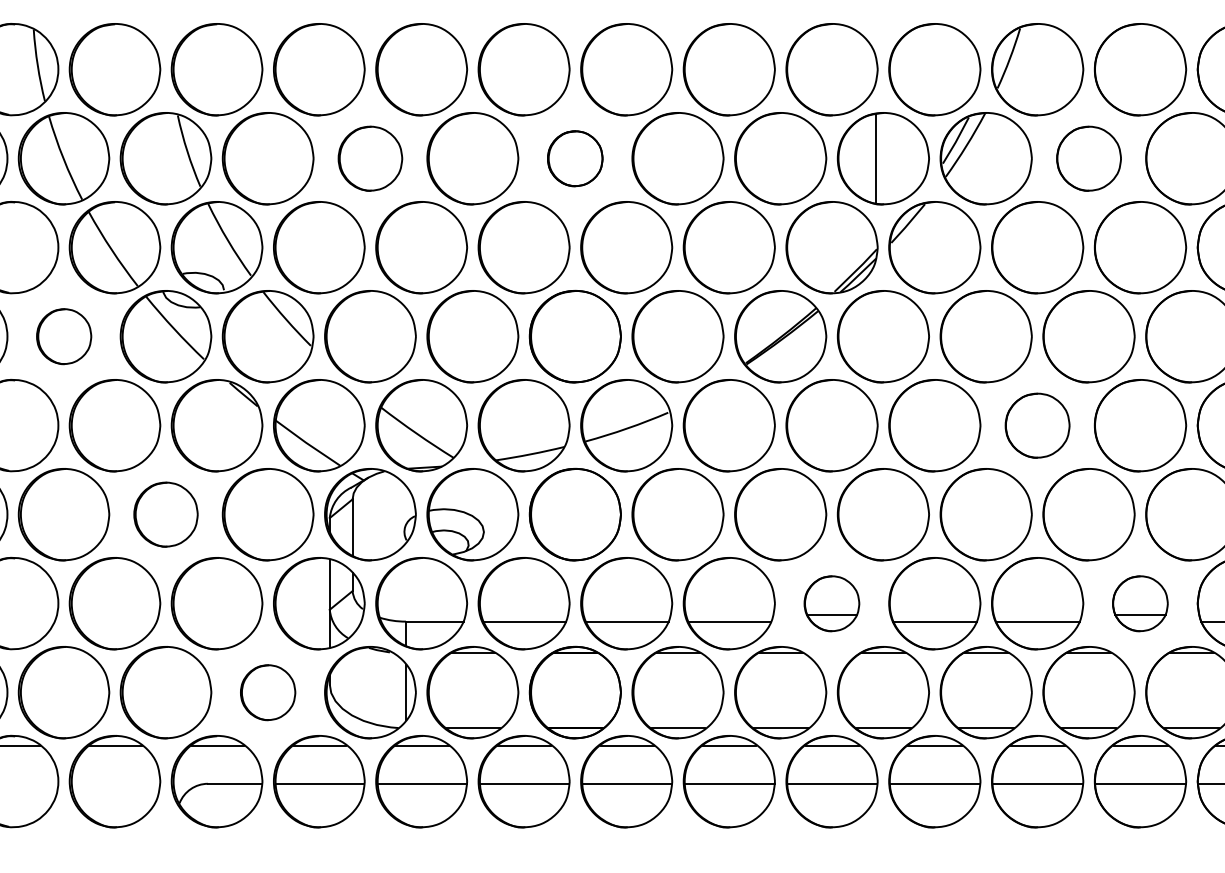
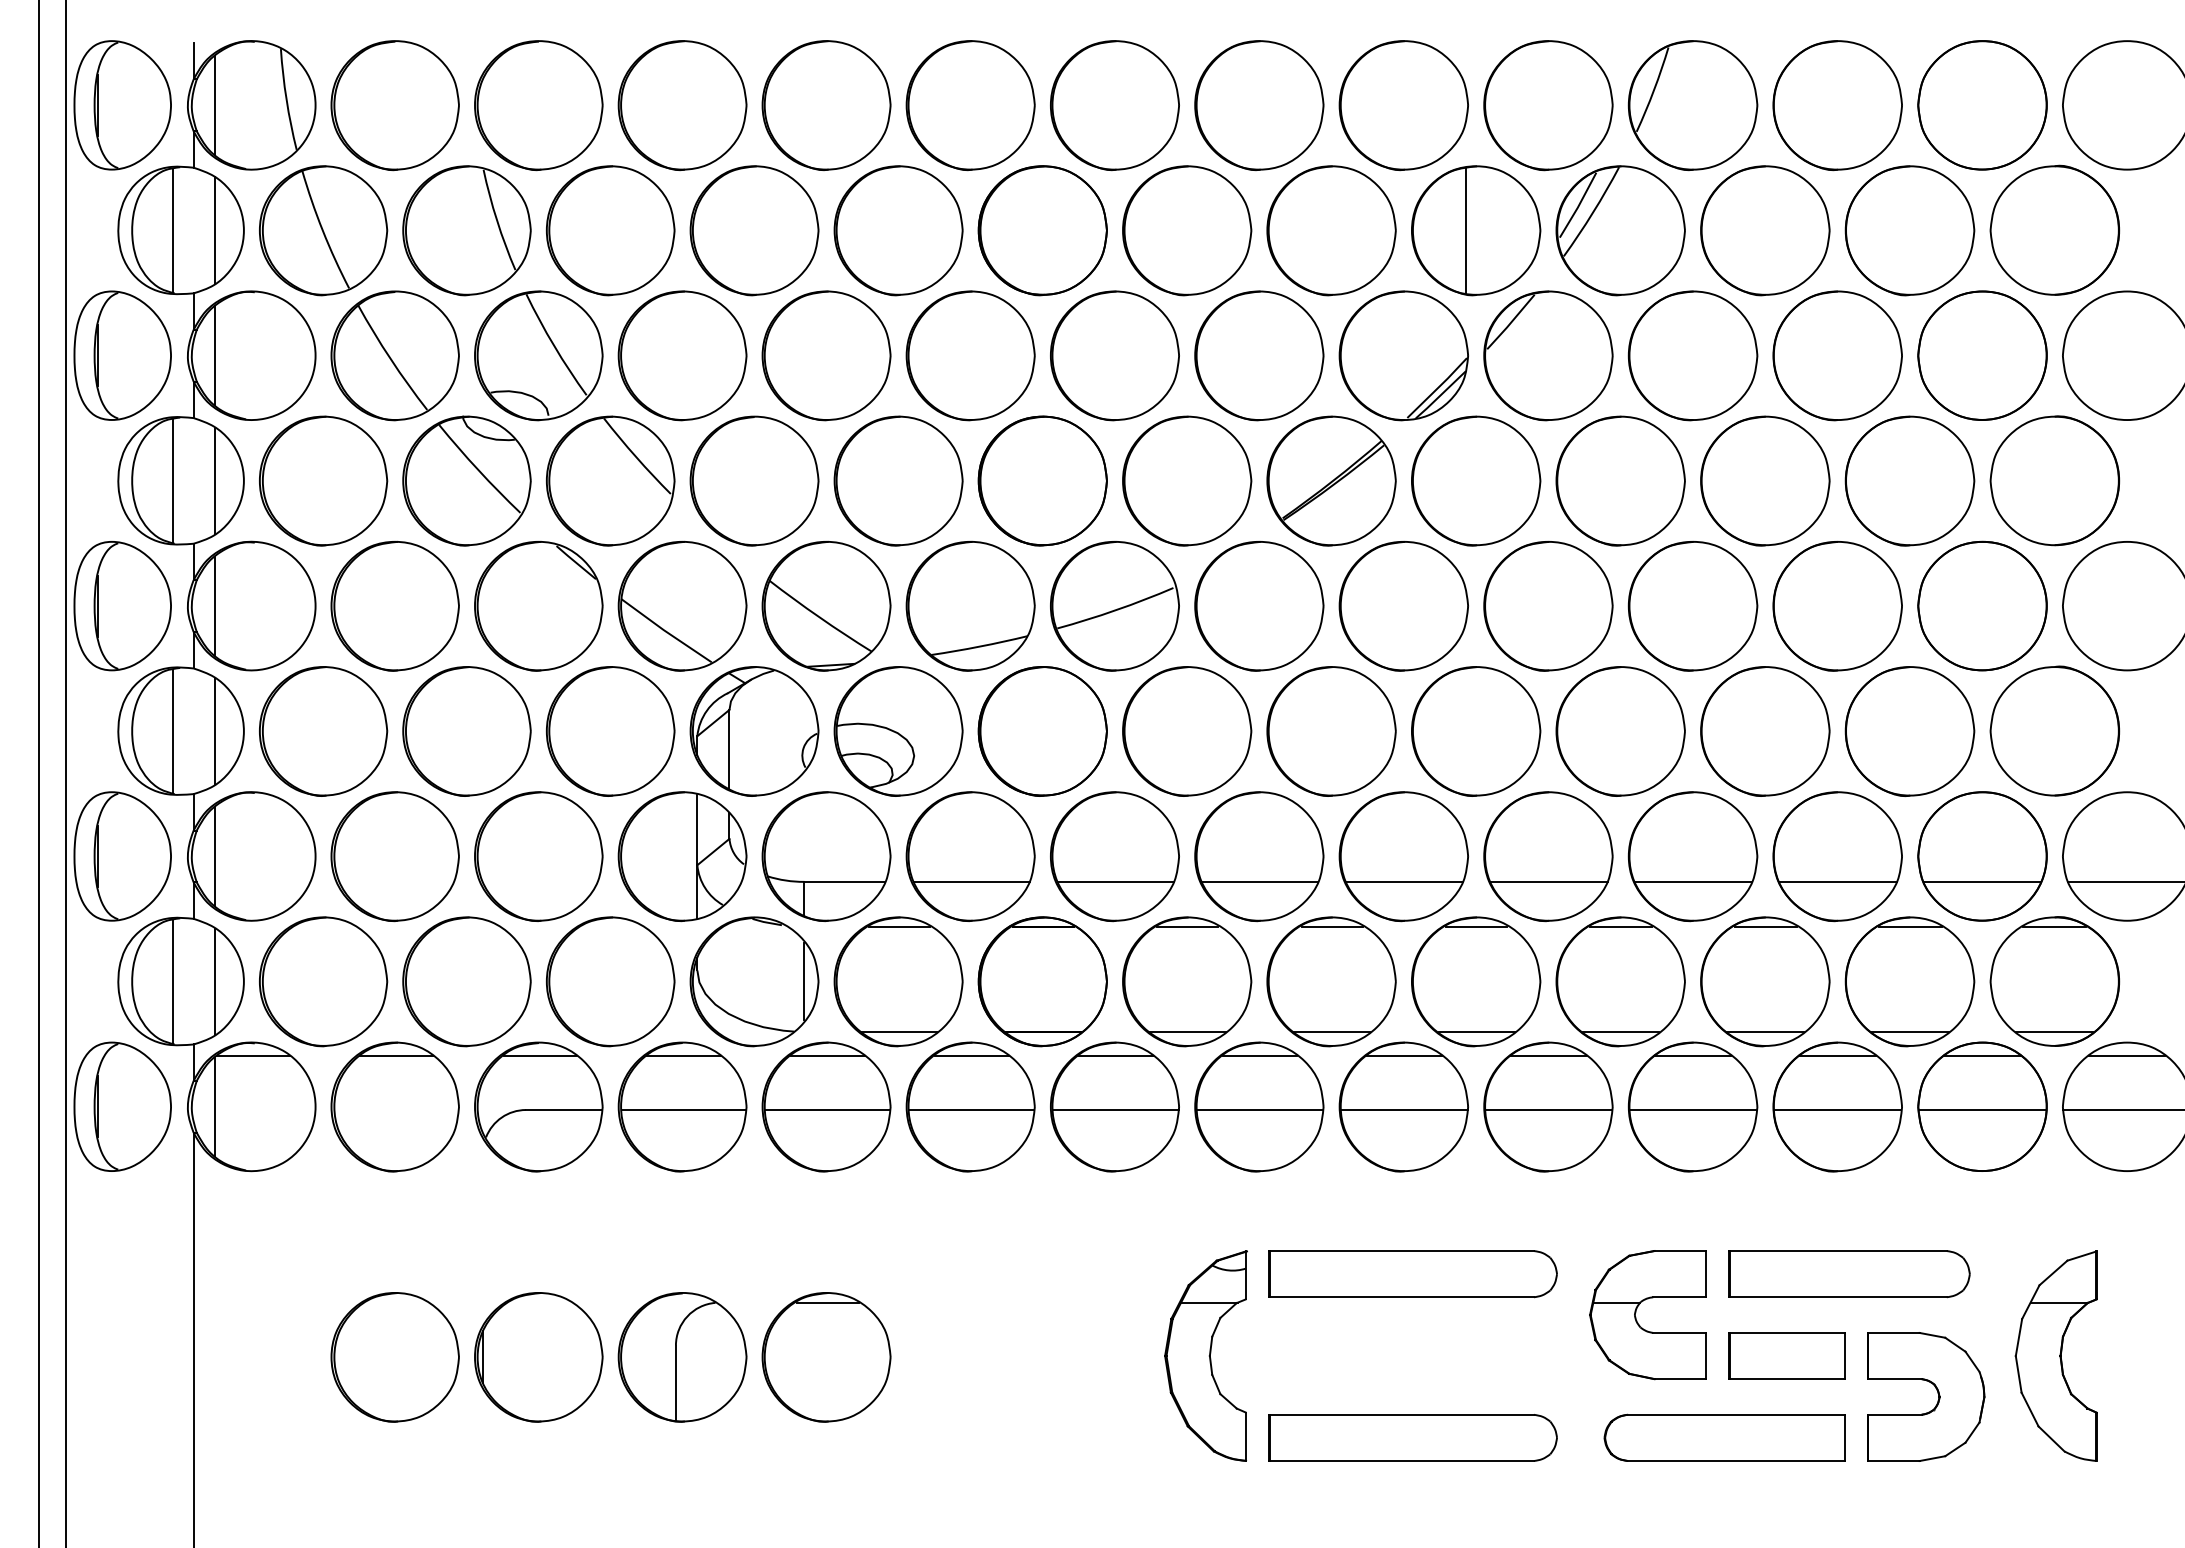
part: (370, 158) -> (754, 230), size x1.43
part: (575, 158) -> (1042, 230), size x1.67
part: (1089, 158) -> (1765, 230), size x1.43
part: (64, 336) -> (323, 480), size x1.67
part: (1037, 425) -> (1692, 606), size x1.43
part: (165, 514) -> (466, 731), size x1.43
part: (831, 603) -> (1403, 856), size x1.67
part: (1140, 603) -> (1837, 856), size x1.67
part: (268, 692) -> (610, 981), size x1.67

